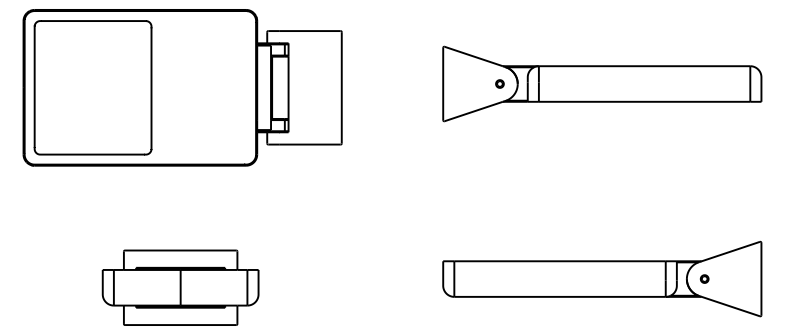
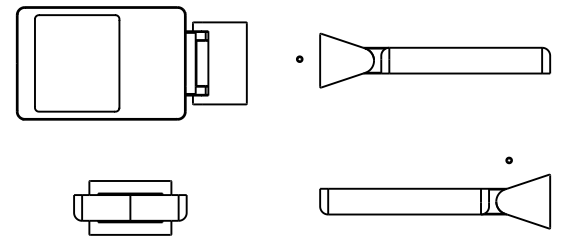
part: (499, 83) -> (299, 58), moved
part: (92, 87) -> (76, 63), moved
part: (704, 278) -> (509, 160), moved

